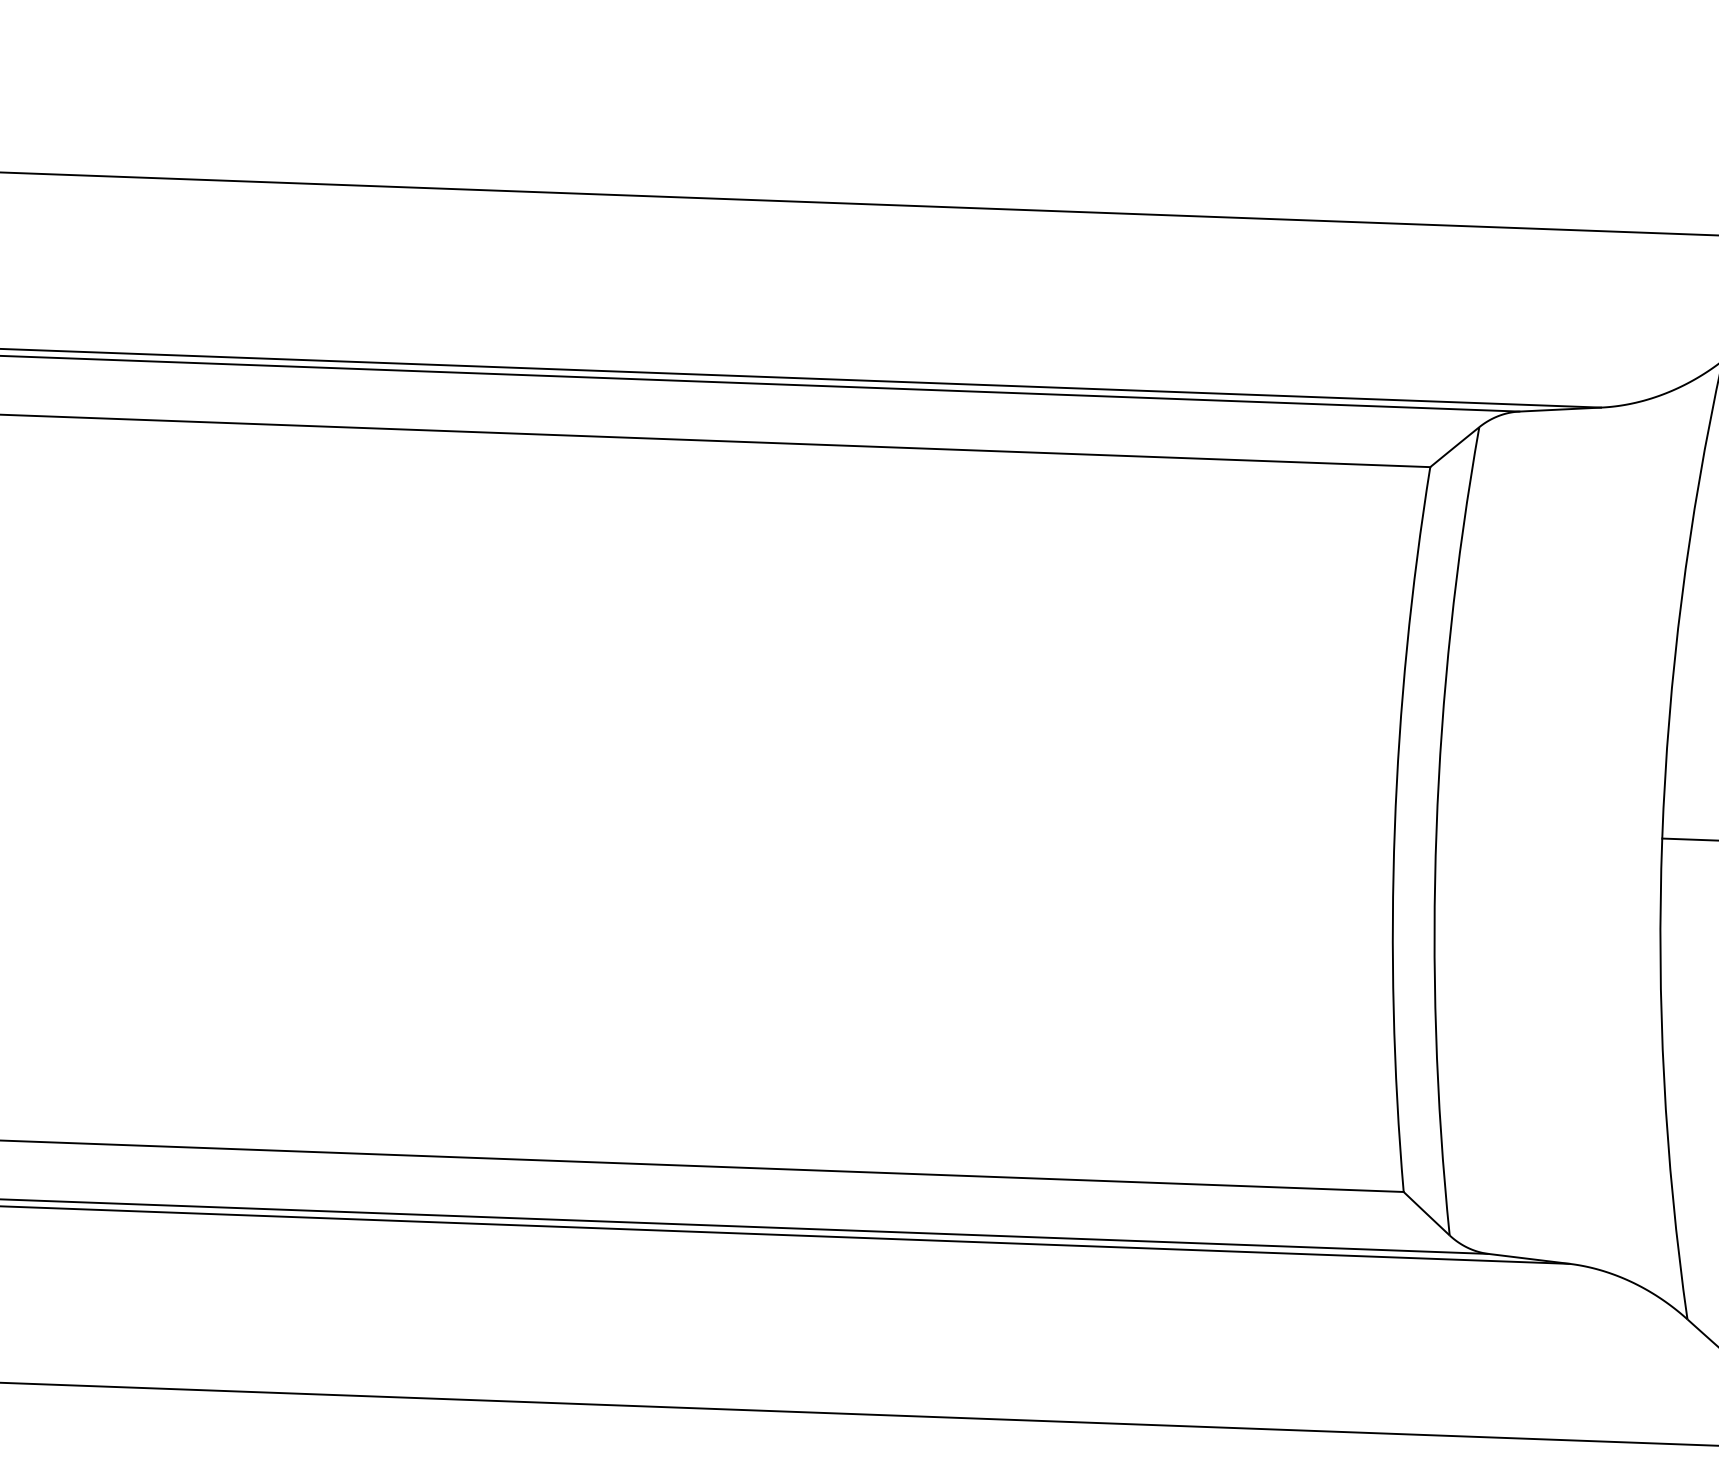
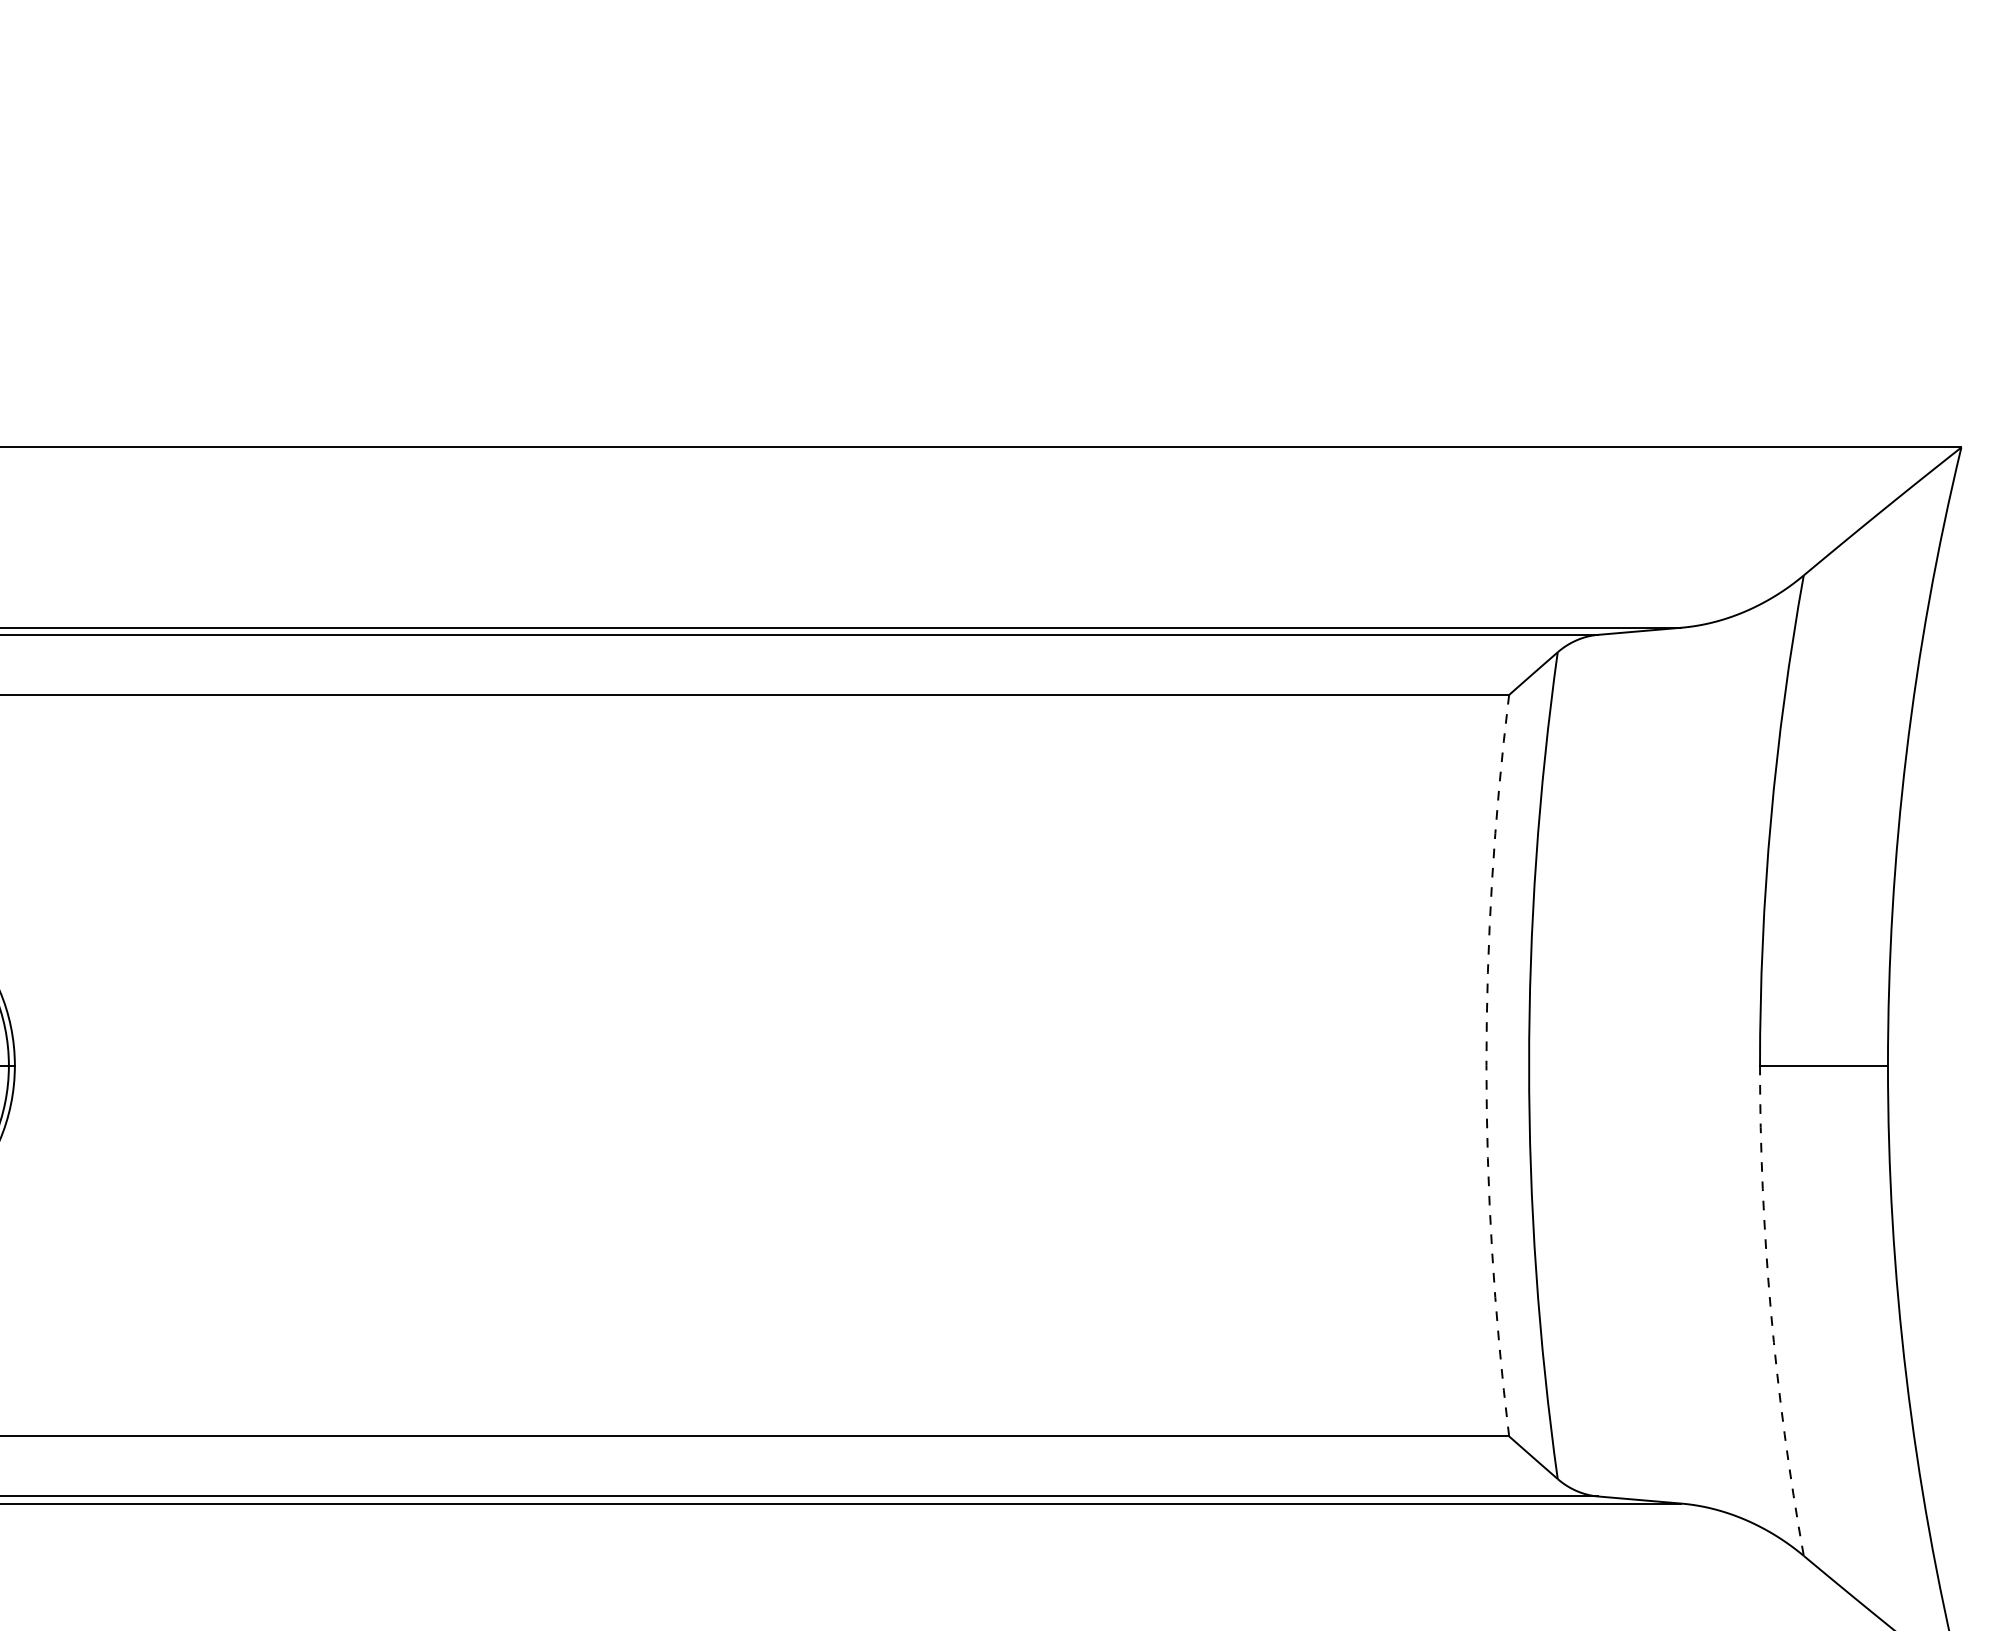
arc: (1394, 828) -> (1486, 1065), solid -> dashed
arc: (1663, 1079) -> (1770, 1311), solid -> dashed

